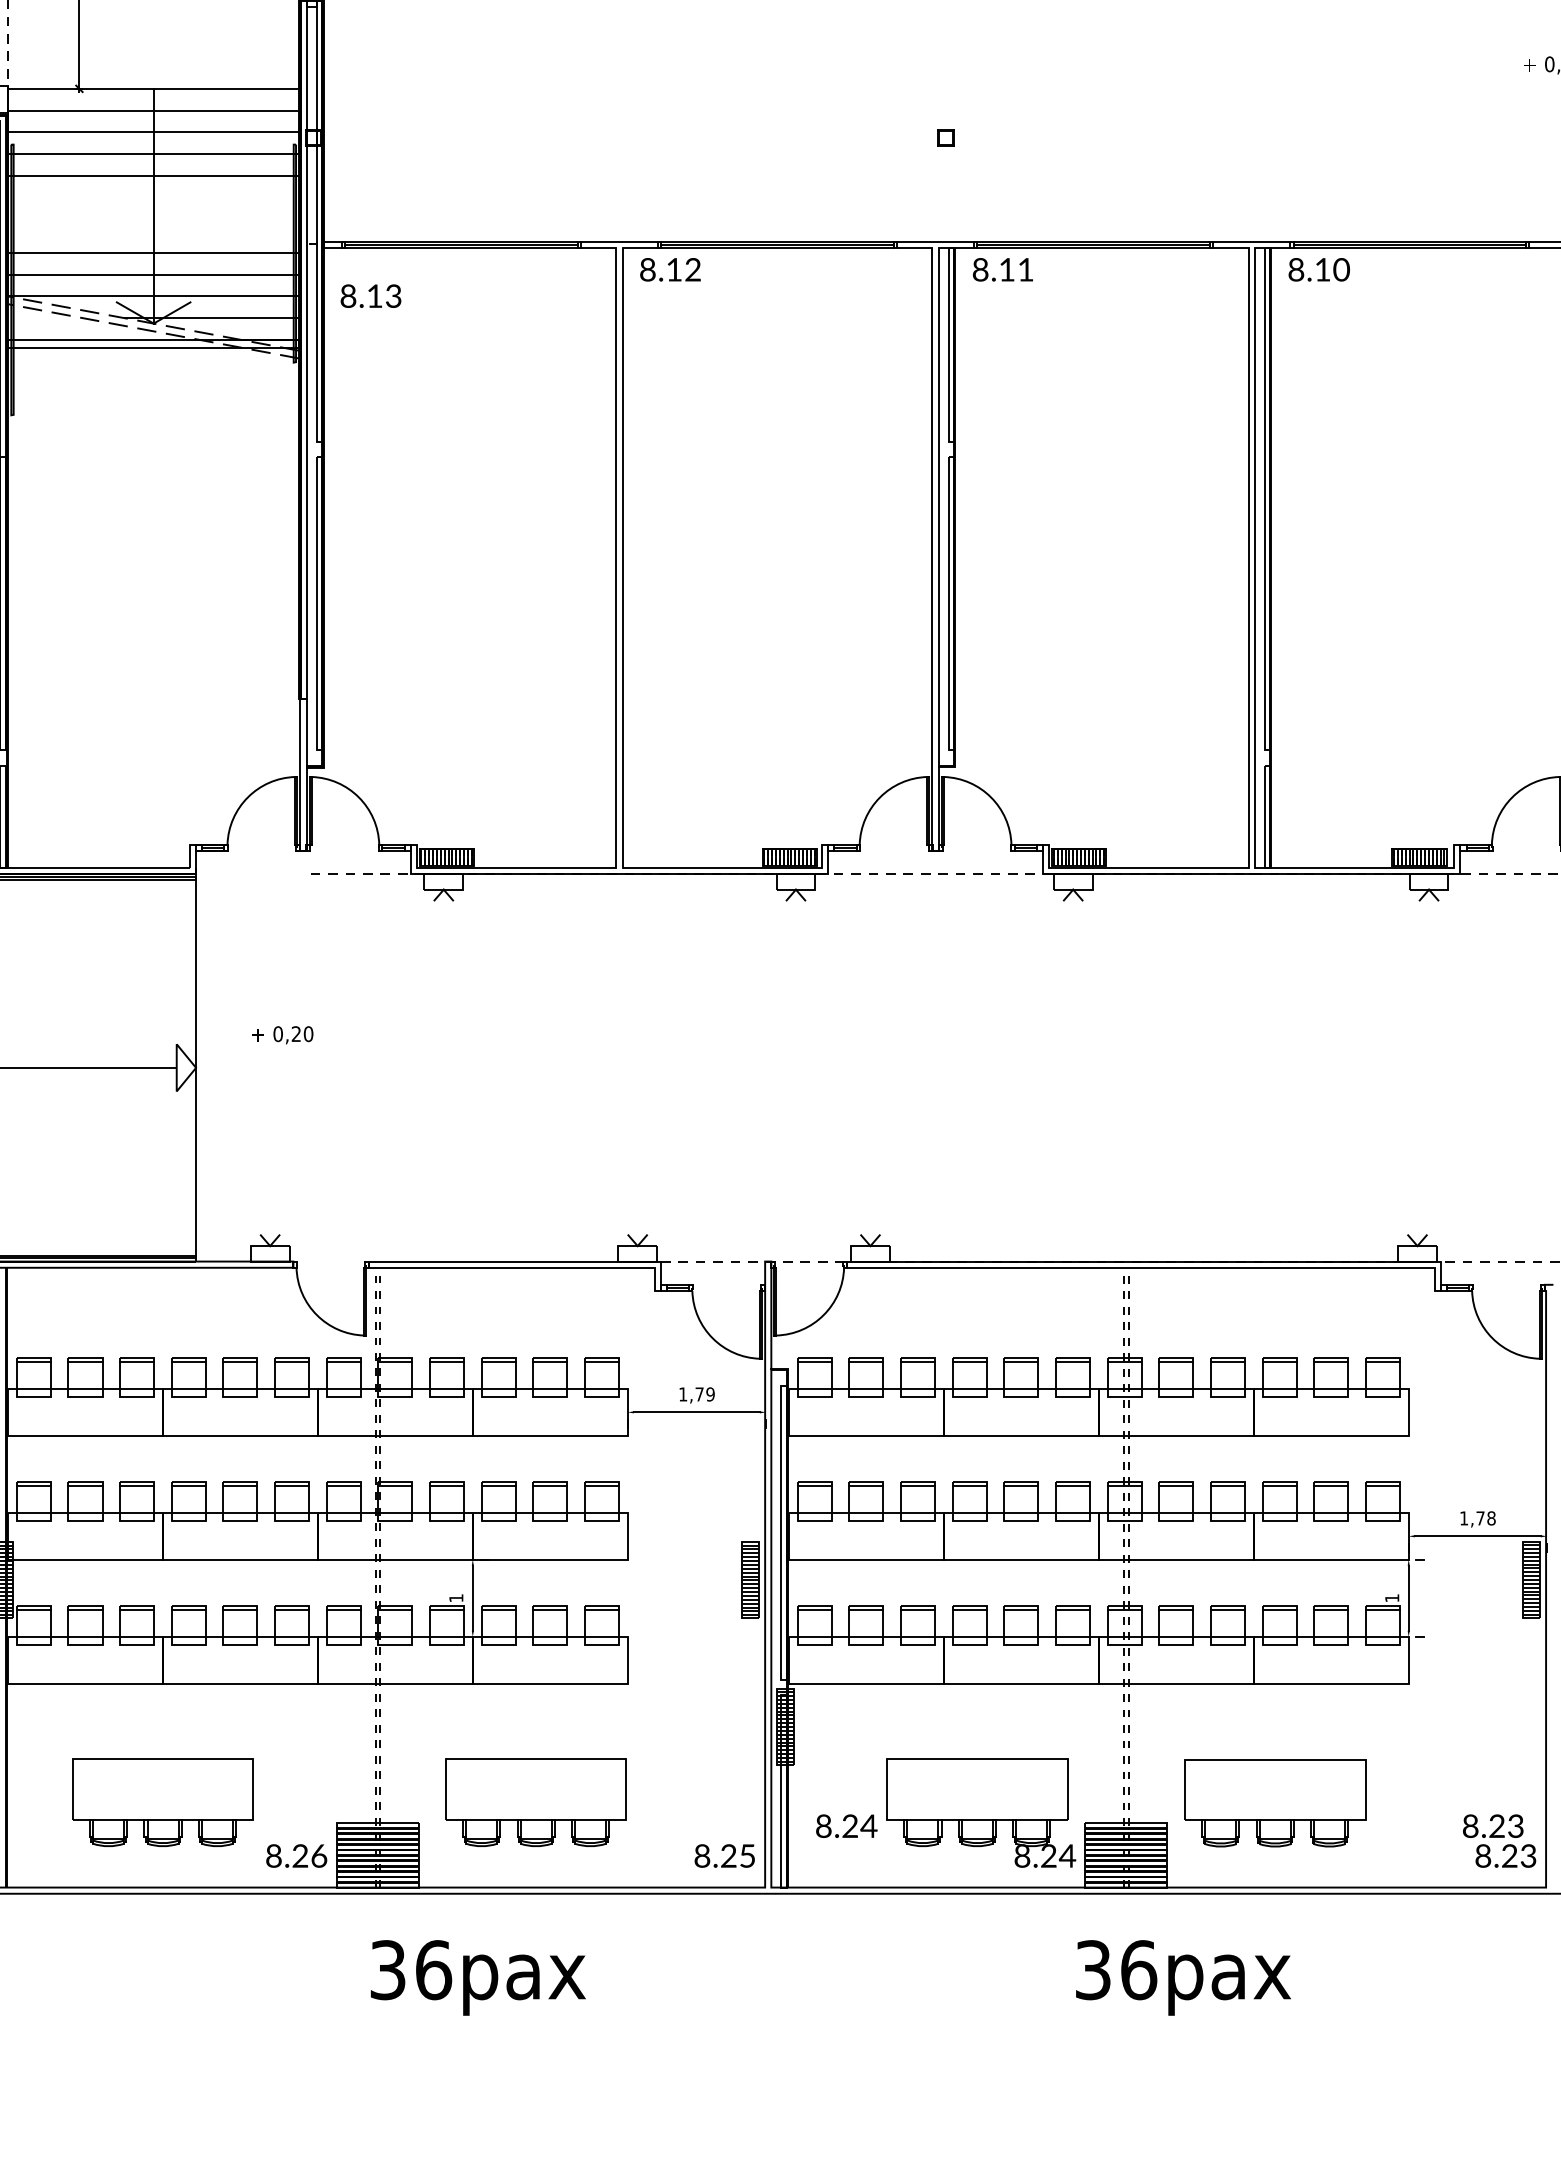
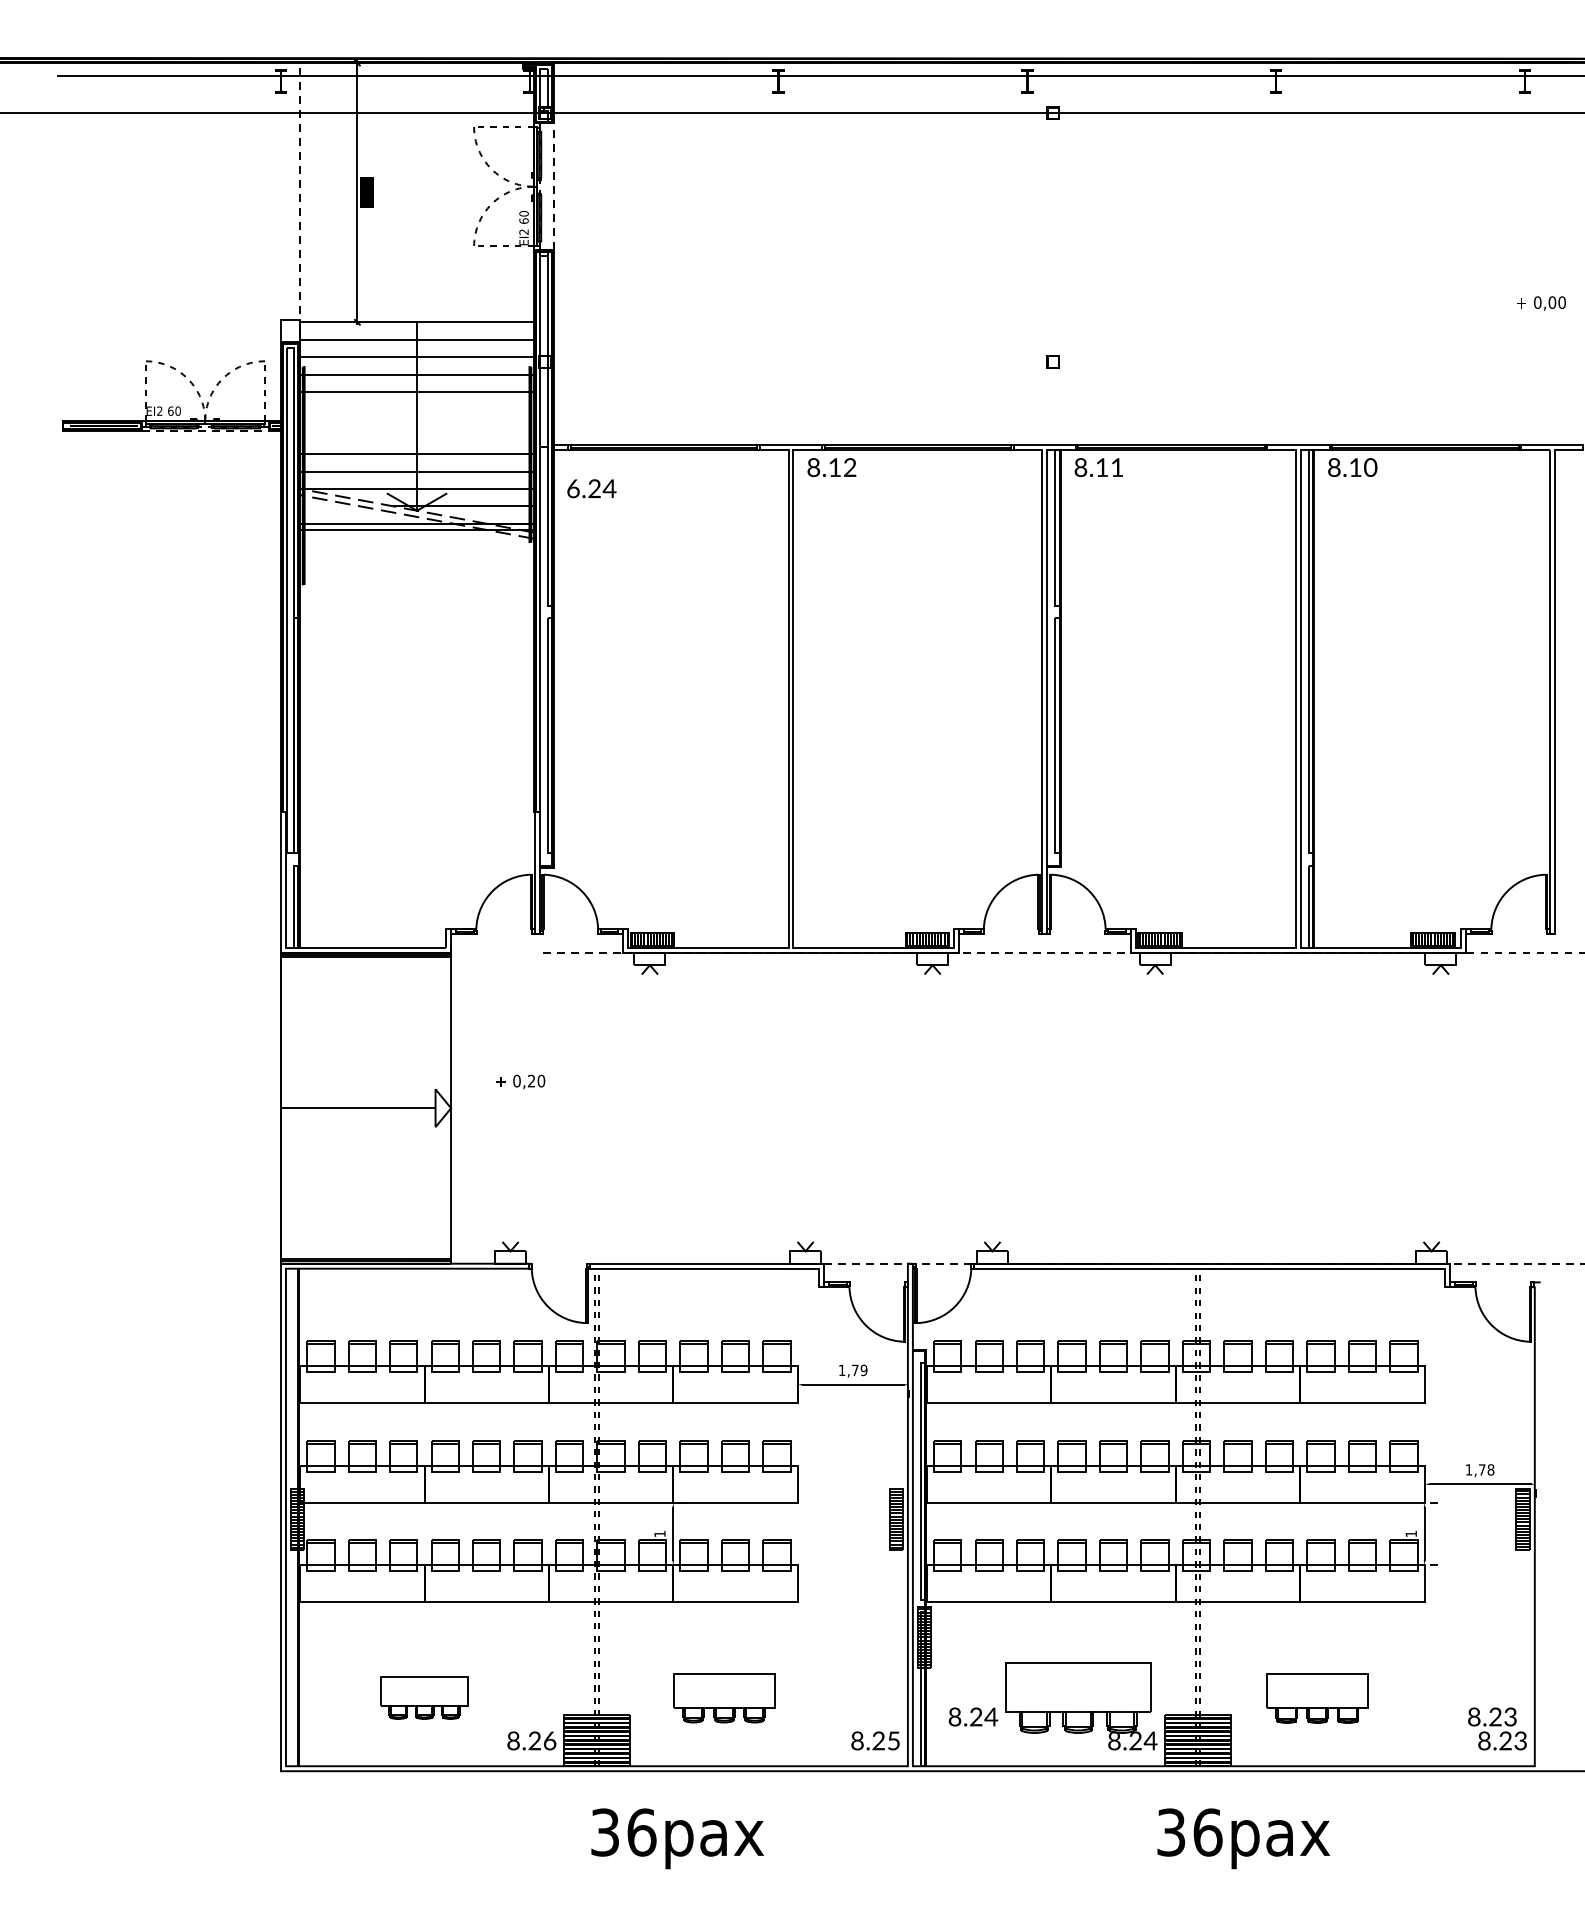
text: (370, 295) -> (591, 488), 8.13 -> 6.24
part: (162, 1801) -> (424, 1697), size x0.6
part: (536, 1801) -> (724, 1697), size x0.7
part: (1275, 1803) -> (1317, 1698), size x0.7

